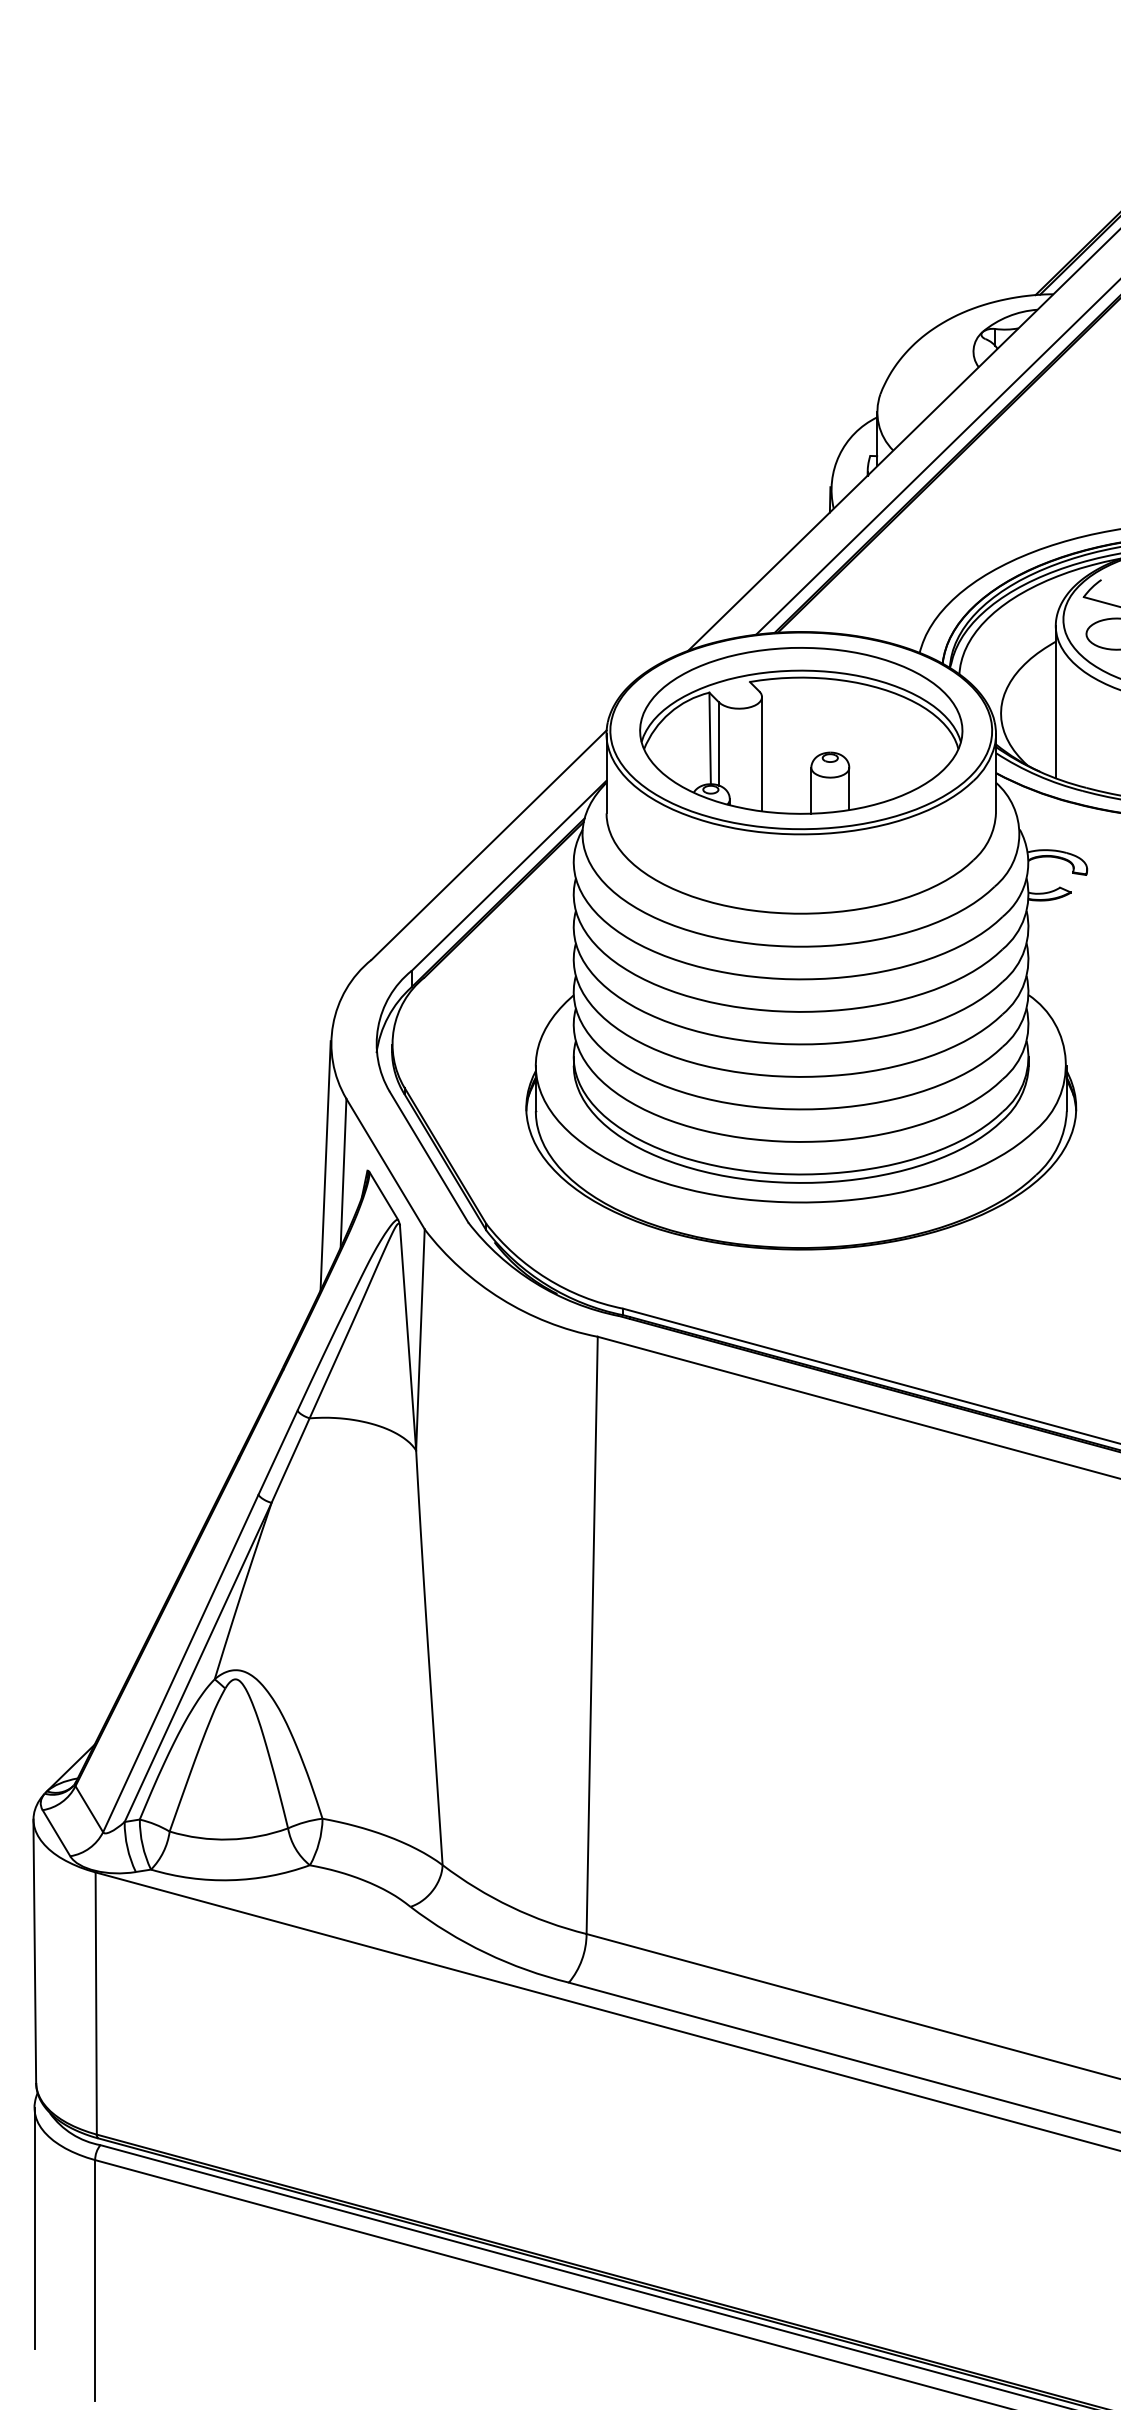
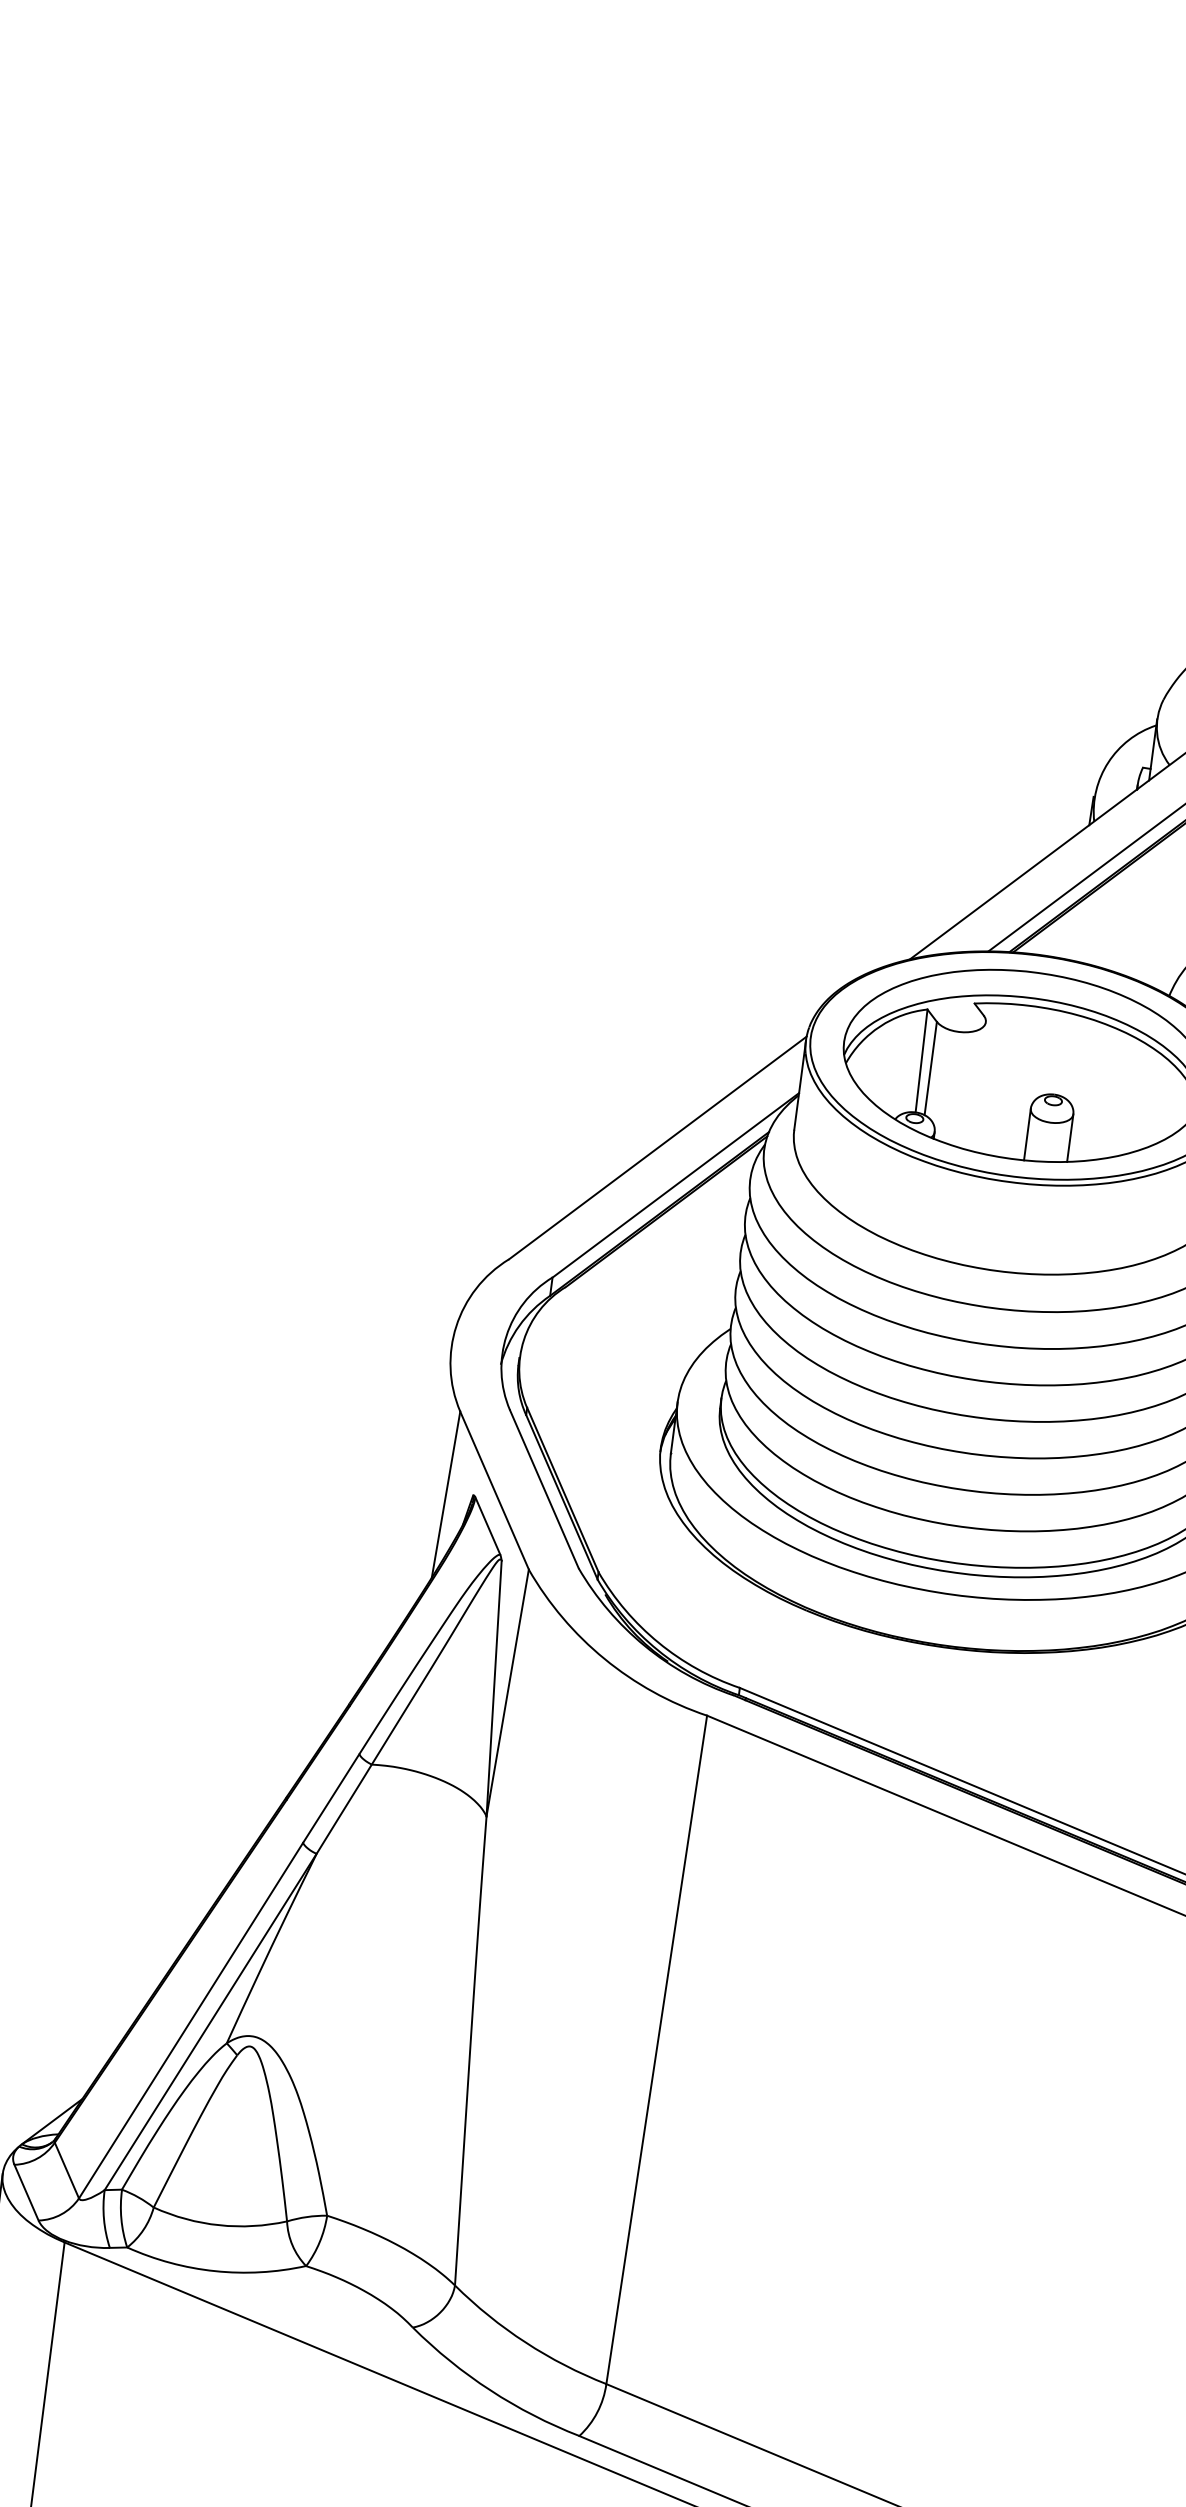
line: (762, 754) -> (977, 1086), removed
line: (325, 1165) -> (426, 1483), removed

